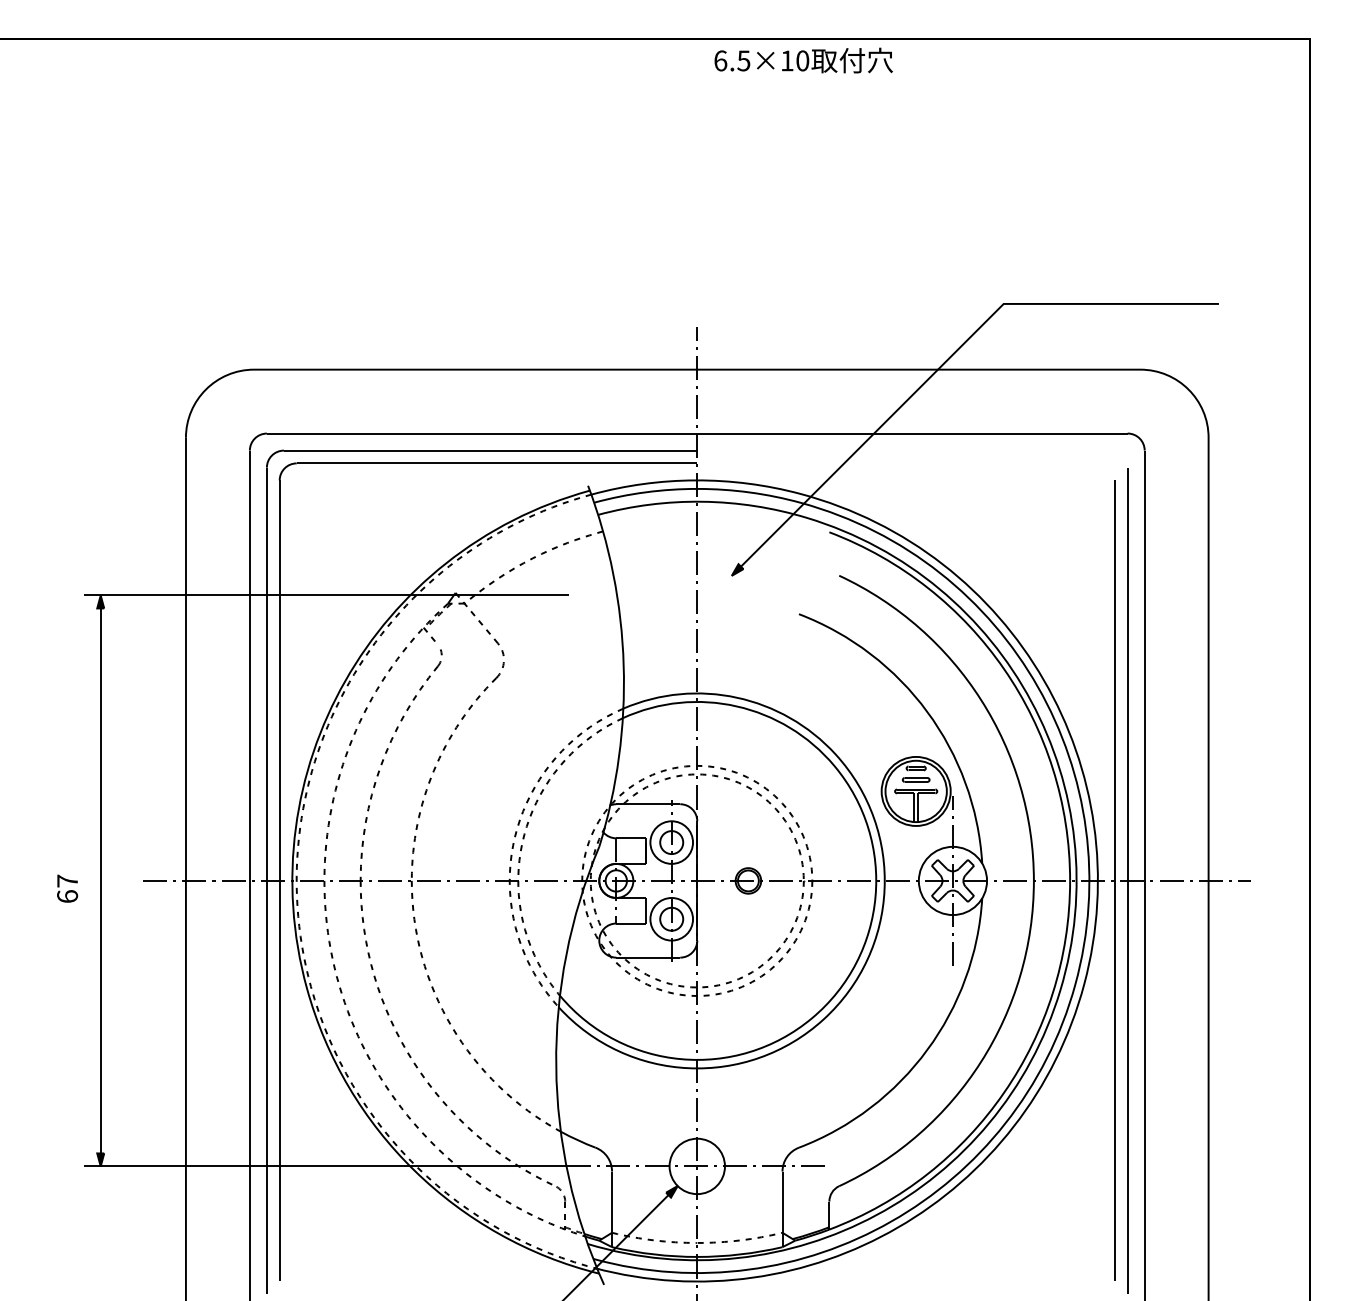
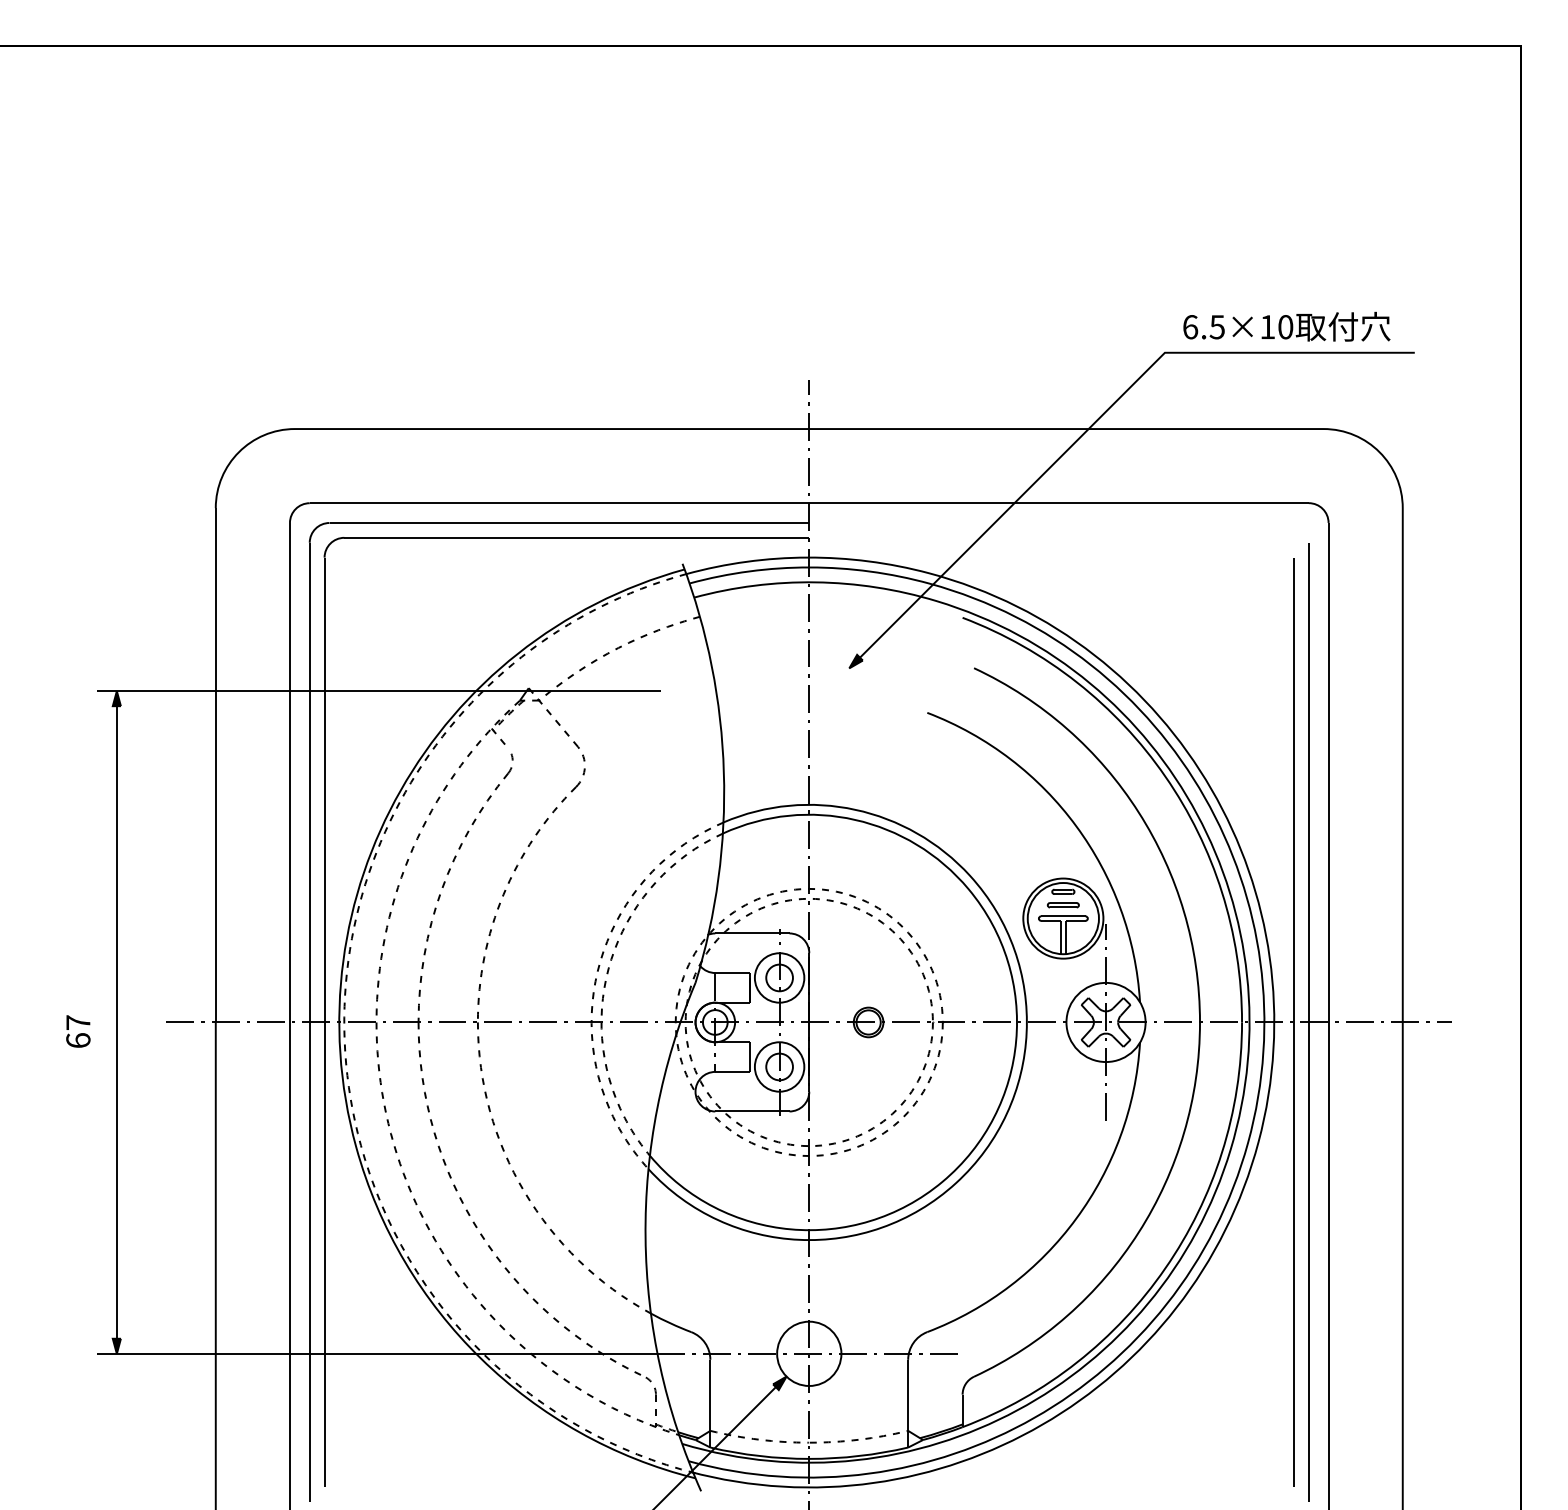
text: (803, 60) -> (1286, 326), moved

